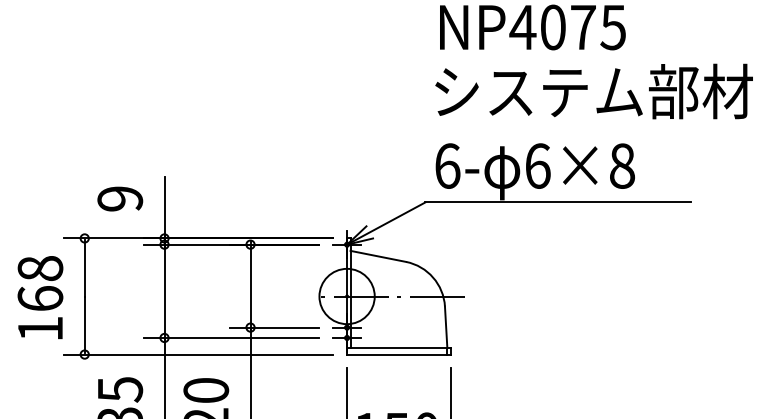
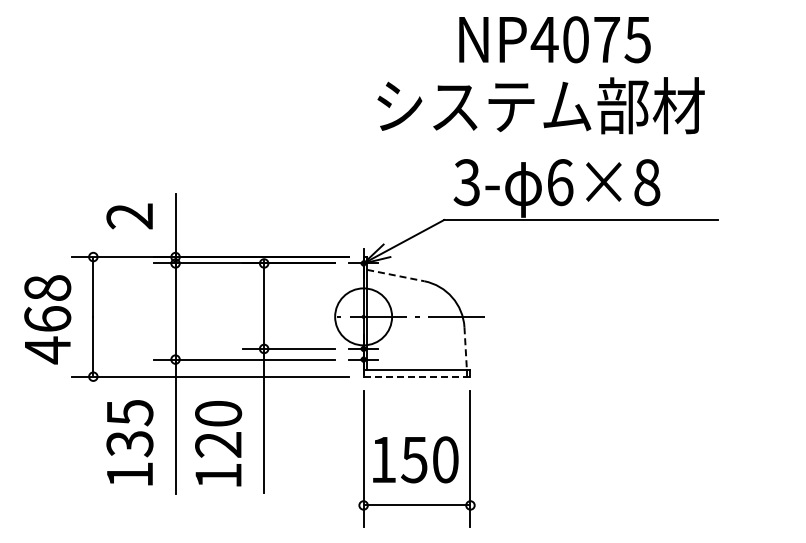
text: (593, 91) -> (540, 105), moved
text: (446, 166) -> (466, 182), 6- -> 3-
text: (119, 199) -> (129, 216), 9 -> 2
line: (379, 256) -> (396, 275), solid -> dashed
line: (445, 327) -> (465, 348), solid -> dashed
text: (40, 329) -> (47, 350), 168 -> 468
line: (398, 354) -> (416, 376), solid -> dashed

